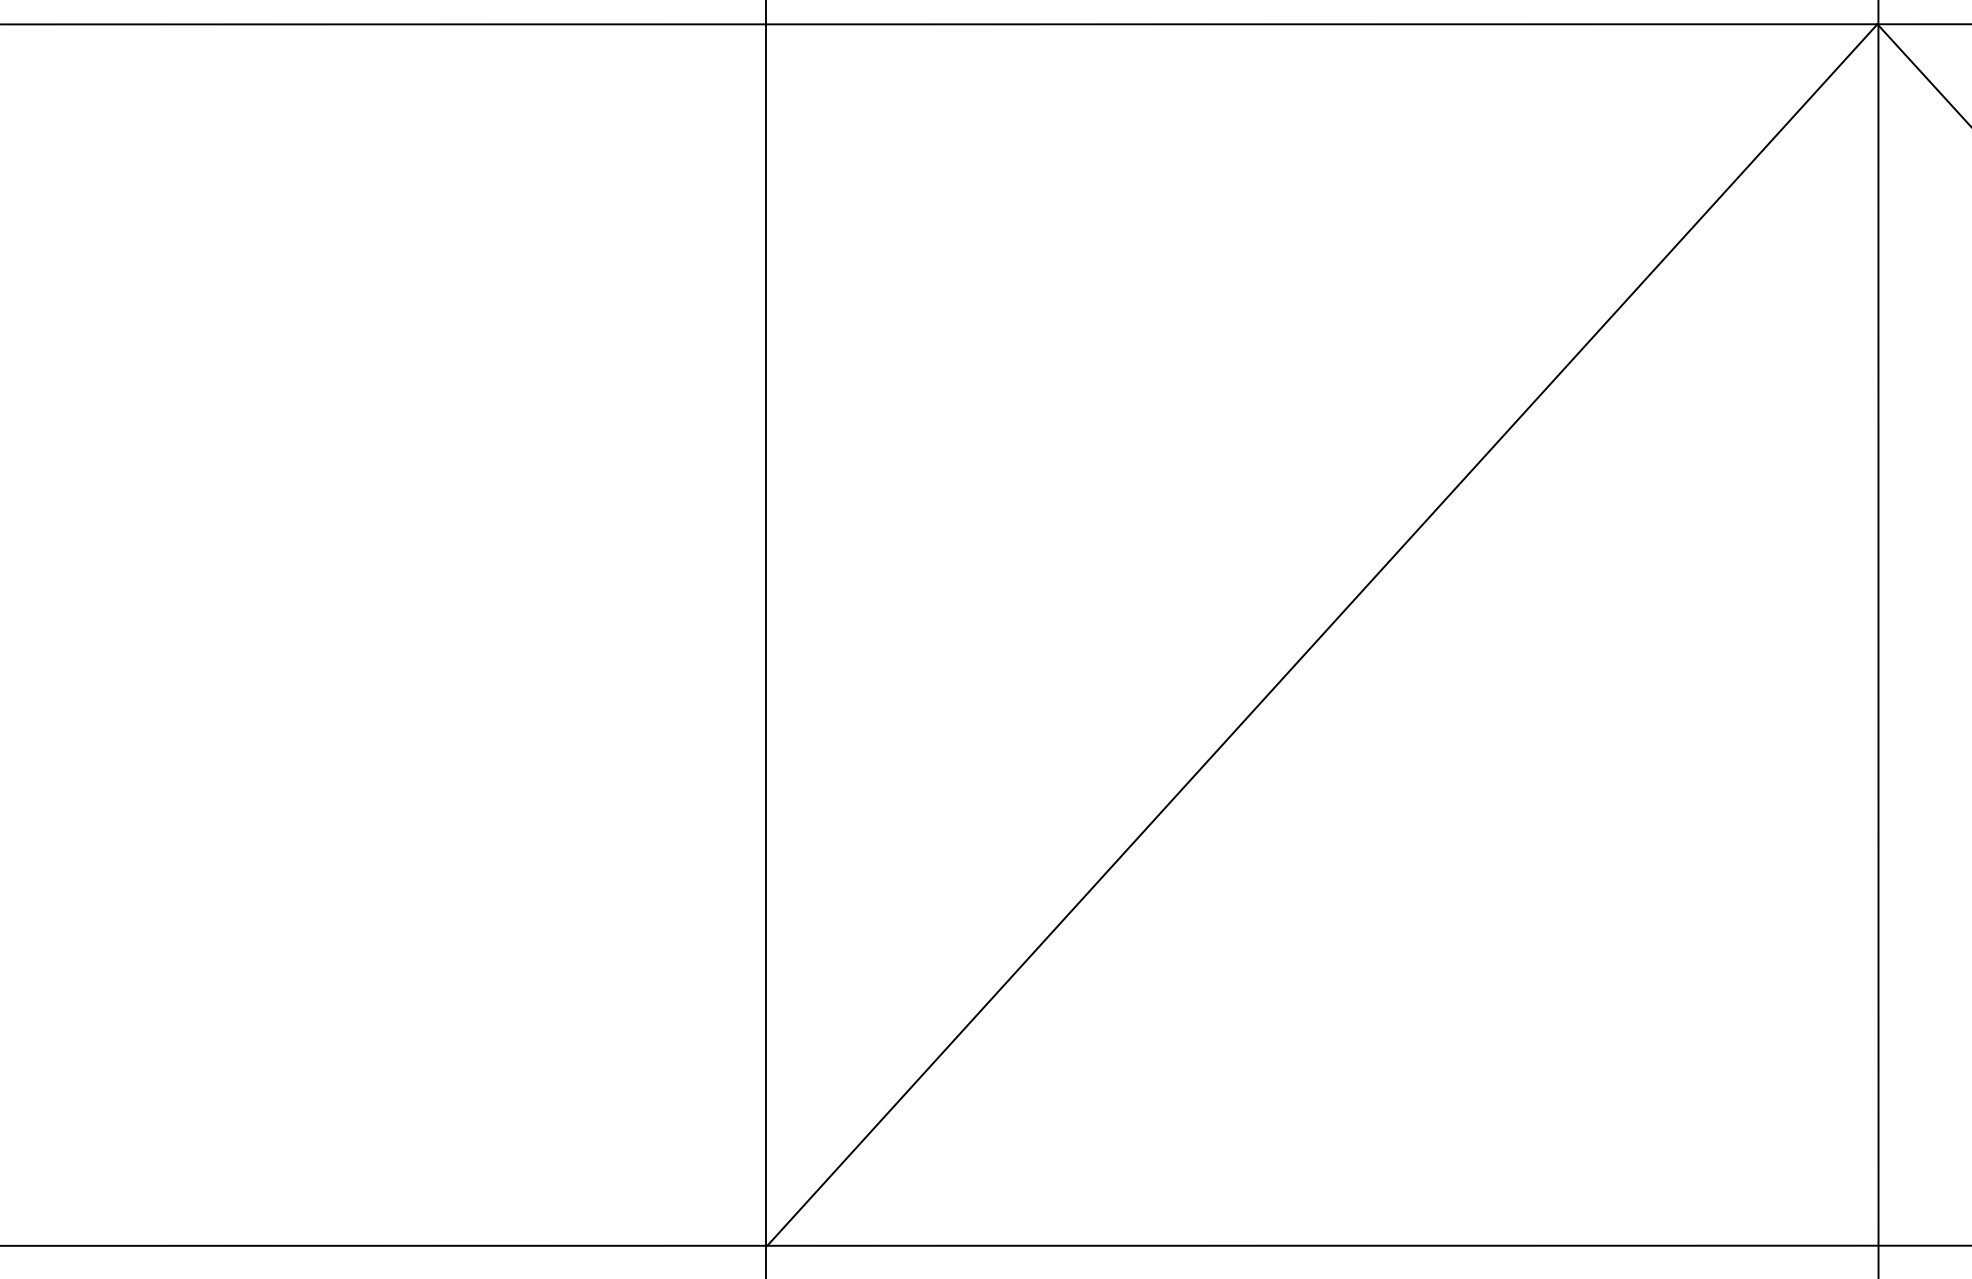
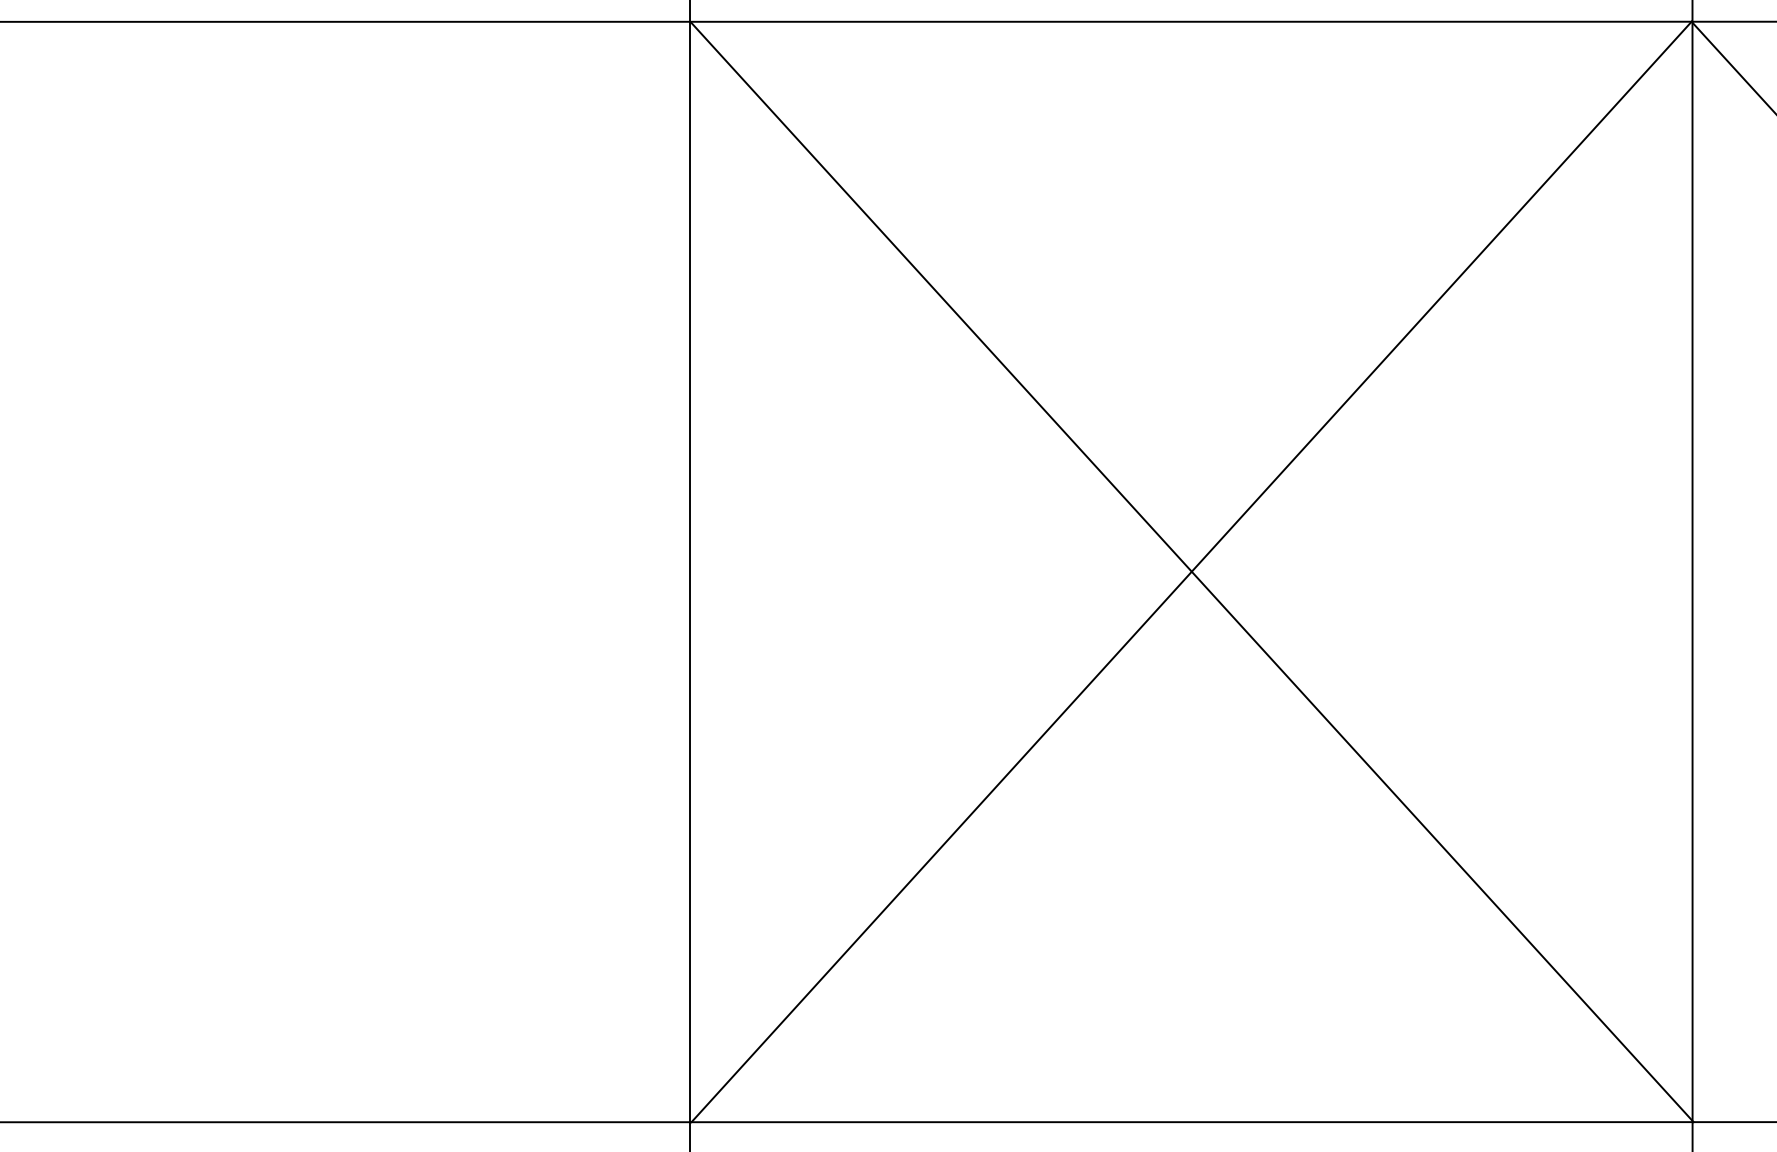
line: (1322, 634) -> (1191, 571), added

